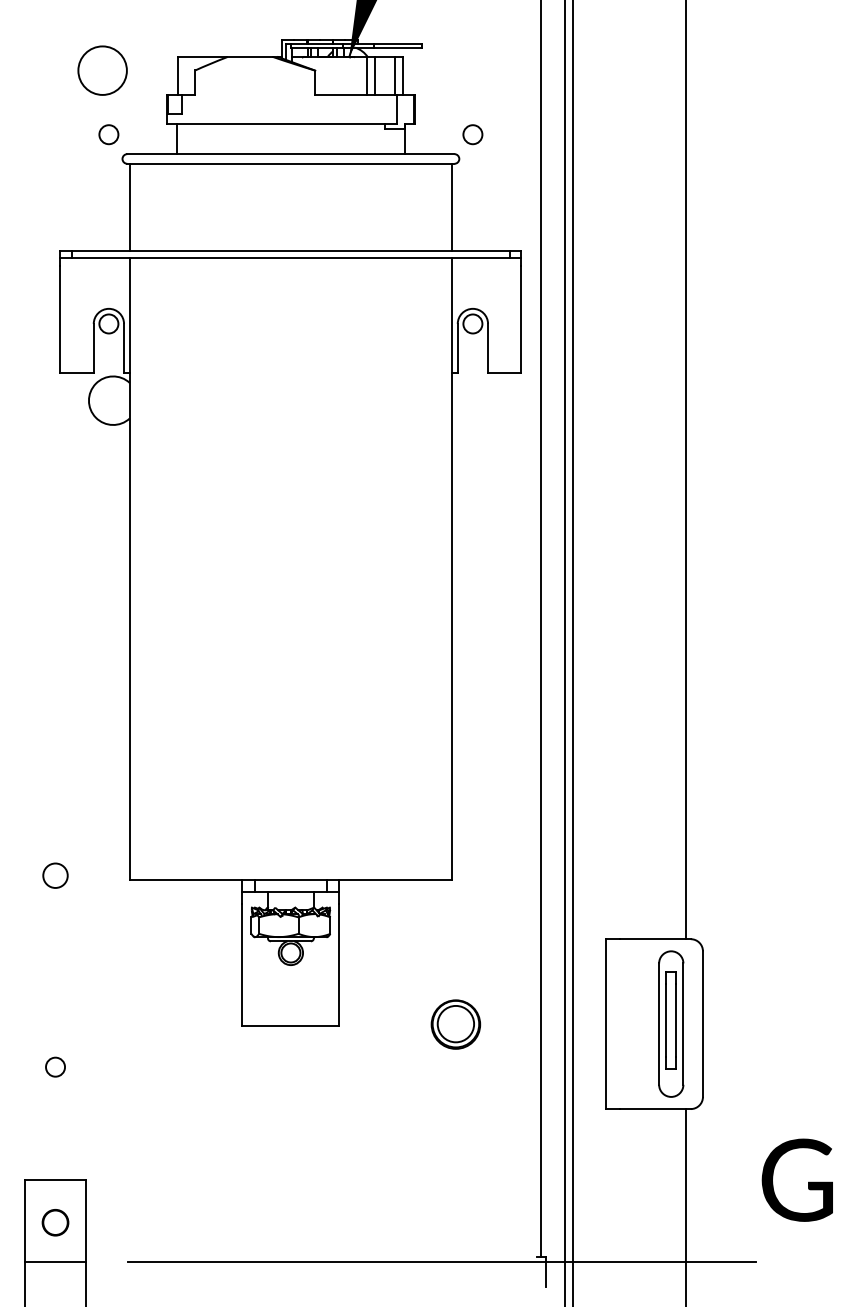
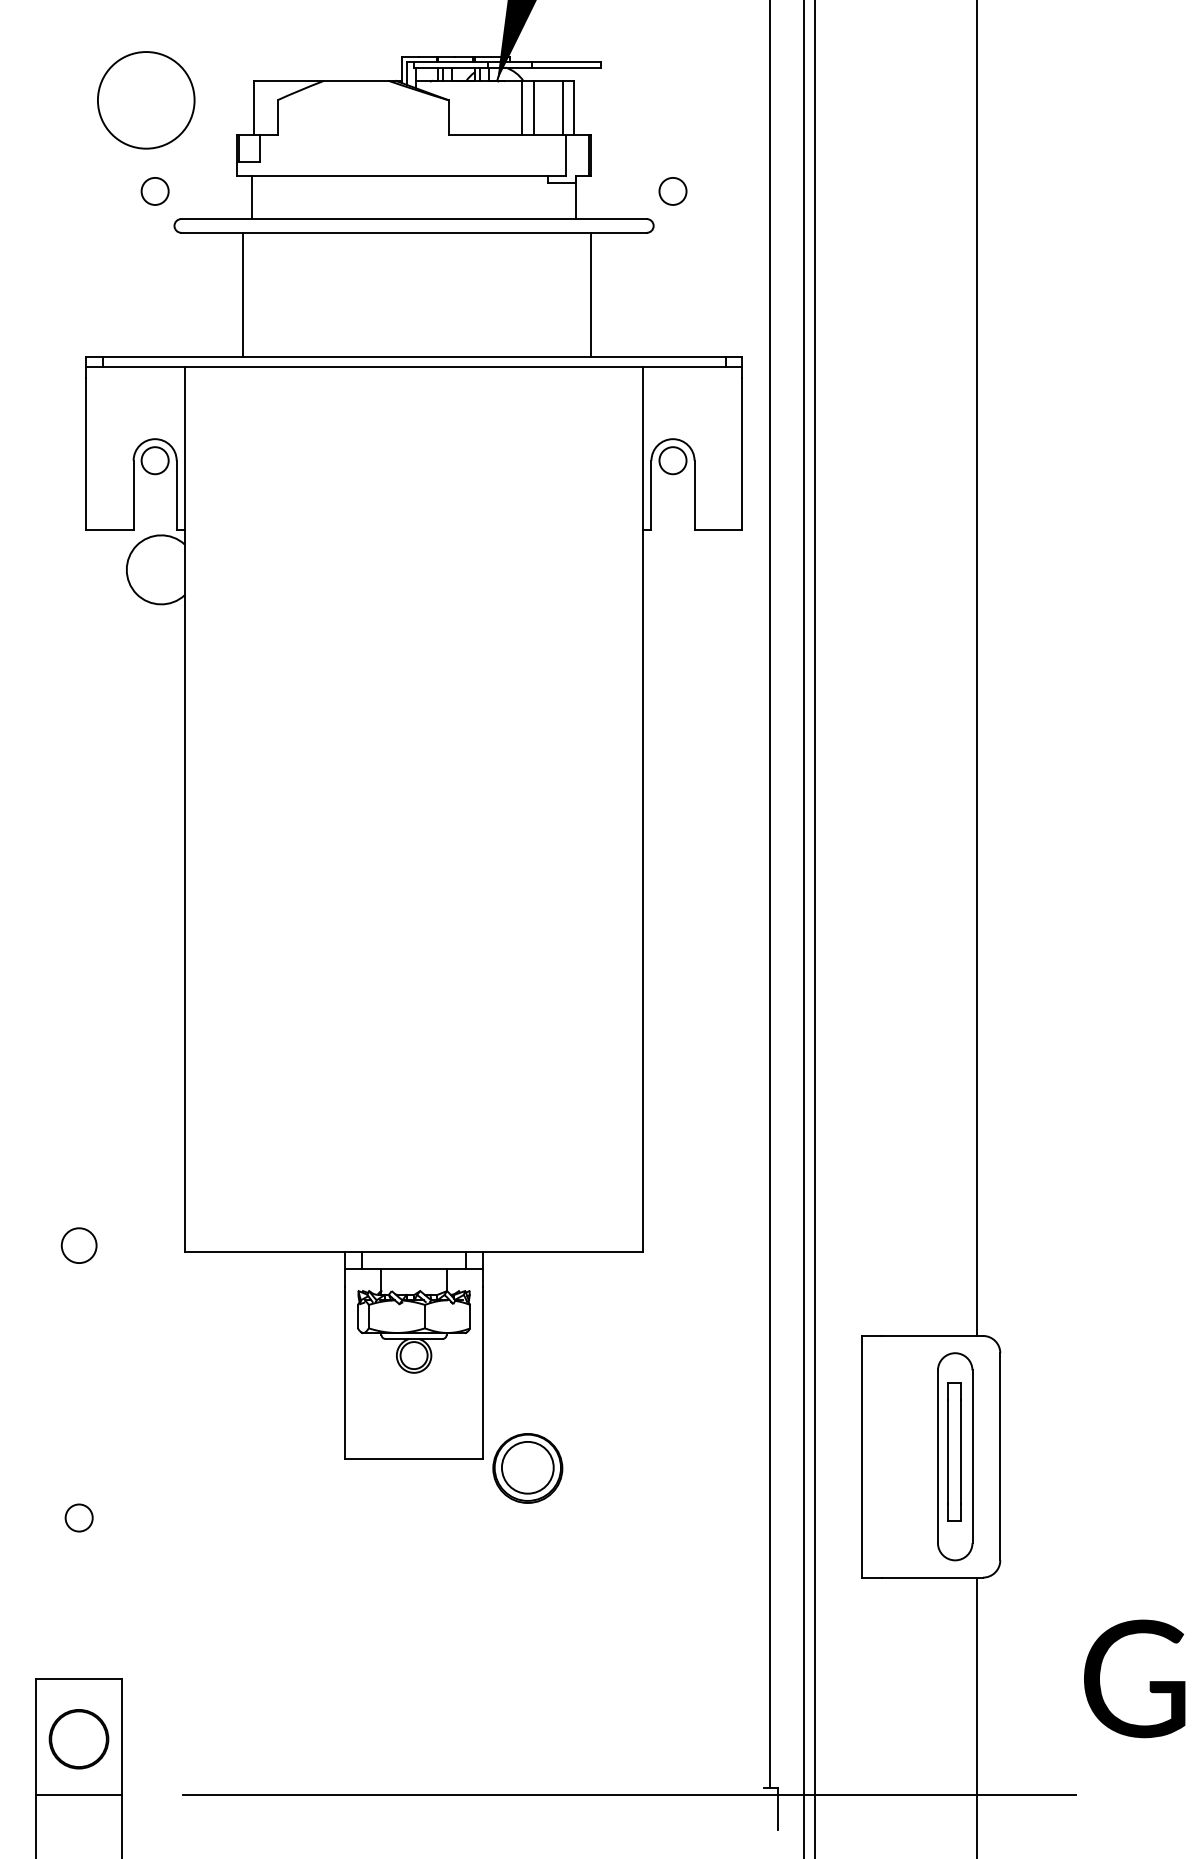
circle: (102, 70) -> (145, 99), size x1.4
line: (129, 207) -> (242, 294), moved
line: (452, 207) -> (591, 294), moved
part: (455, 1024) -> (527, 1468), moved
circle: (55, 1222) -> (79, 1739), size x1.6

